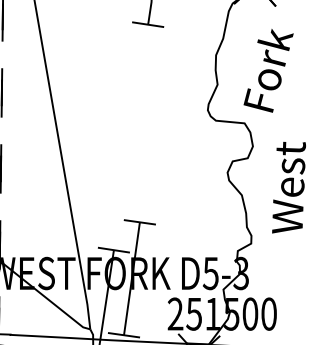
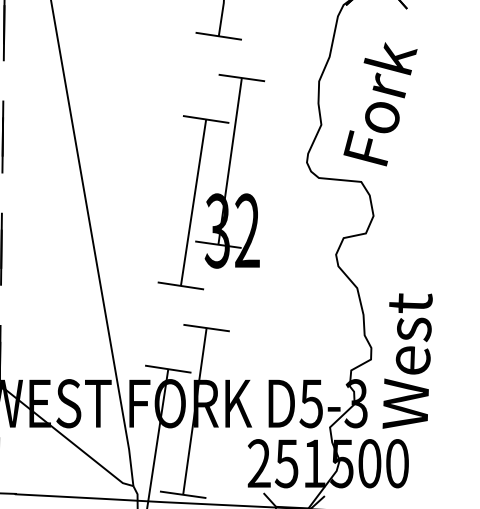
text: (268, 70) -> (380, 103), moved
part: (134, 122) -> (198, 180), added
text: (288, 187) -> (406, 360), moved

